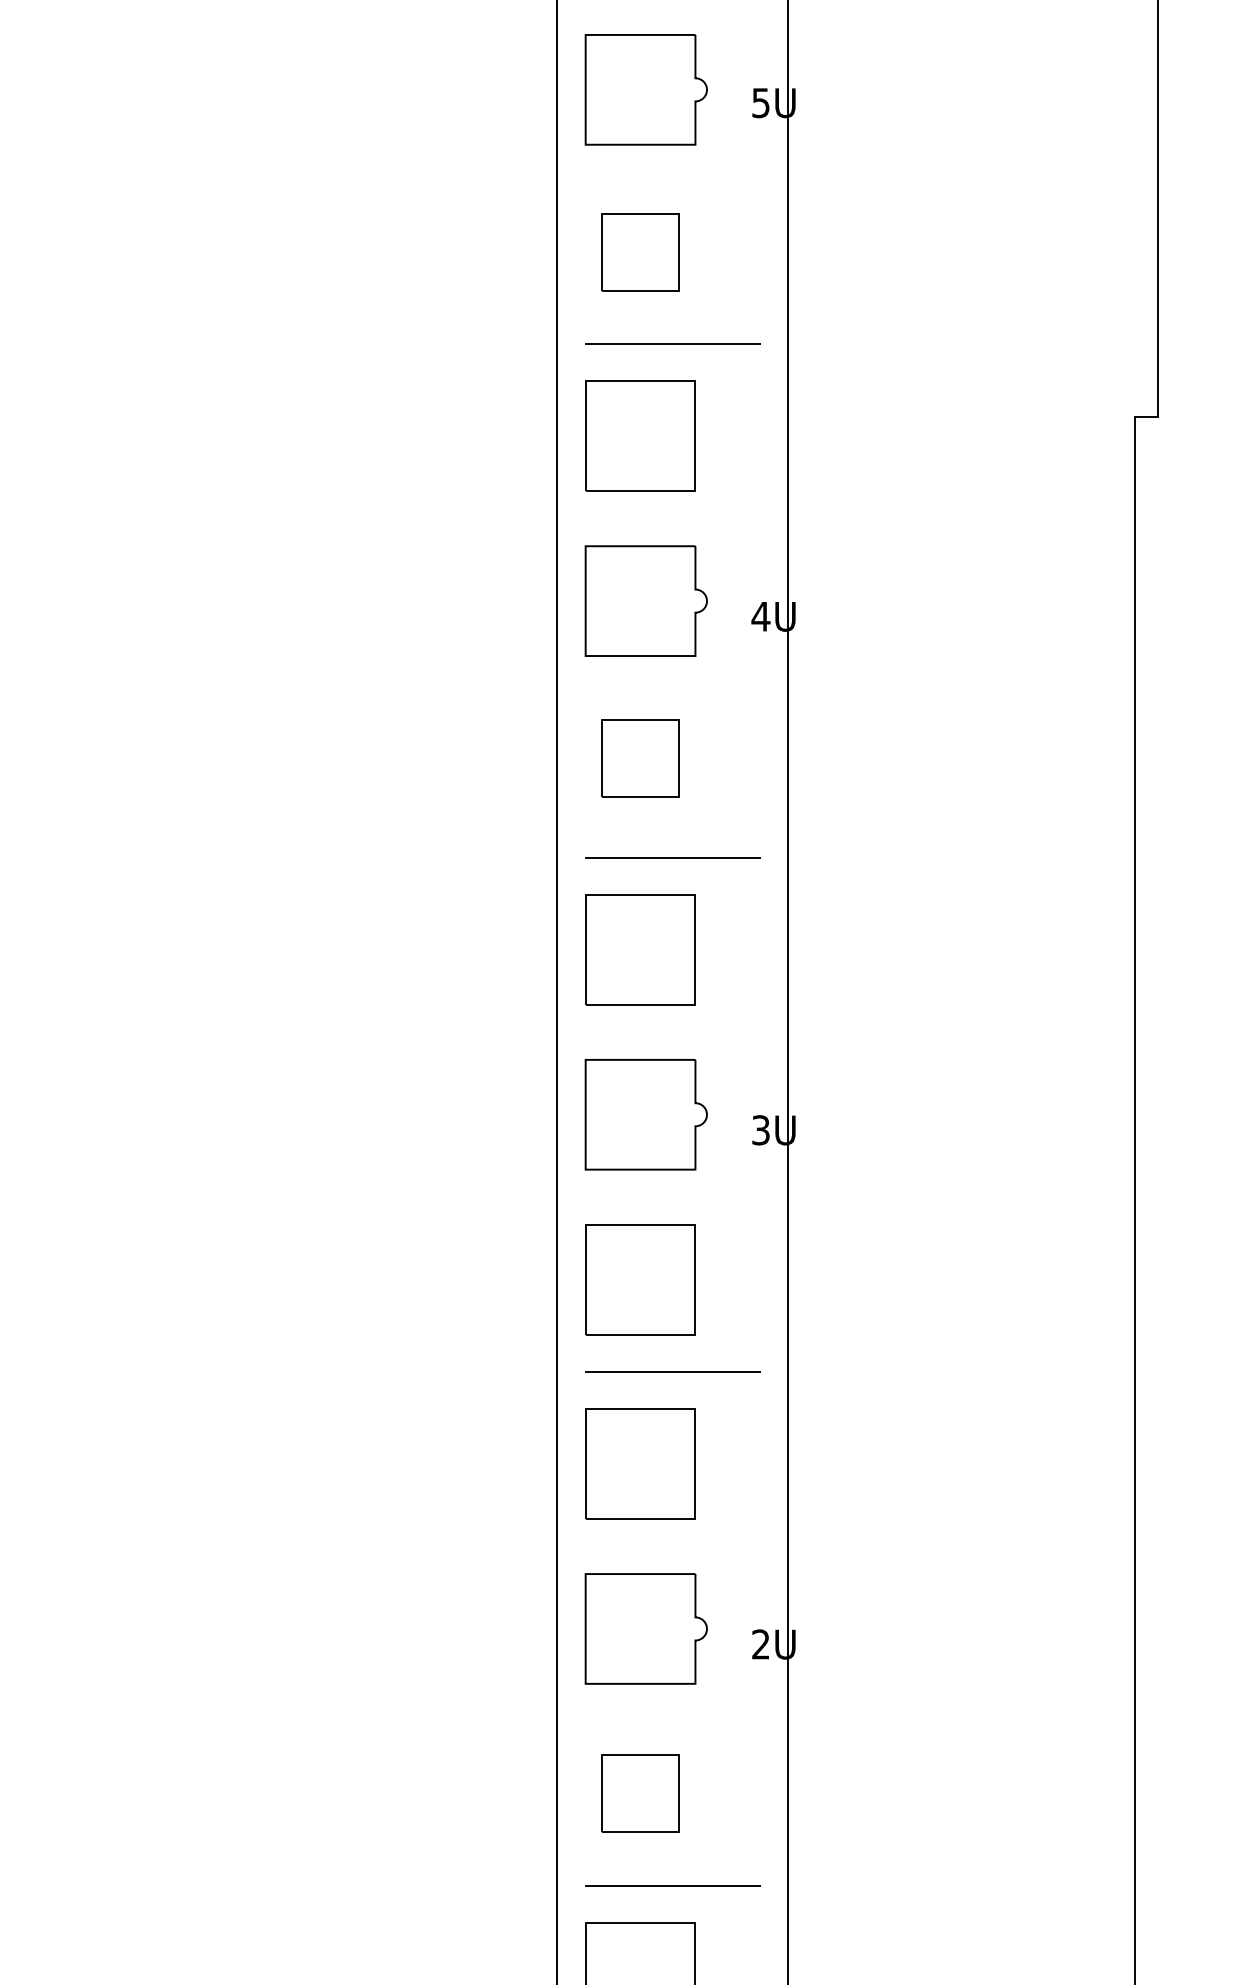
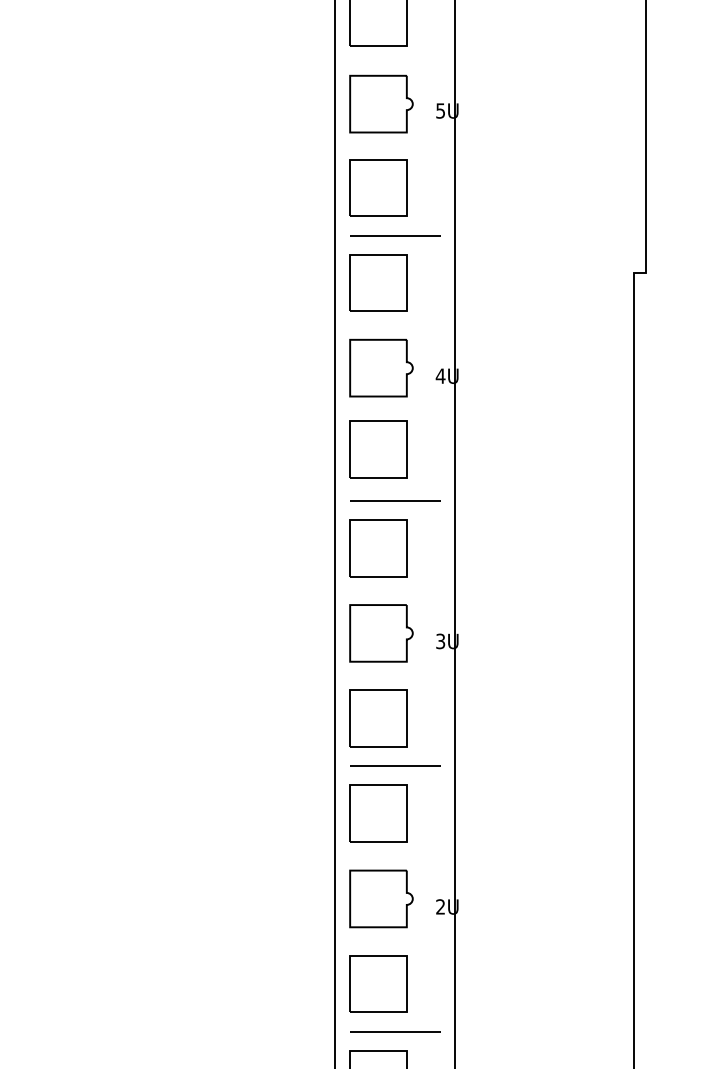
part: (640, 251) -> (378, 187), size x1.43
part: (640, 758) -> (378, 449), size x1.43
part: (640, 1792) -> (378, 983), size x1.43

